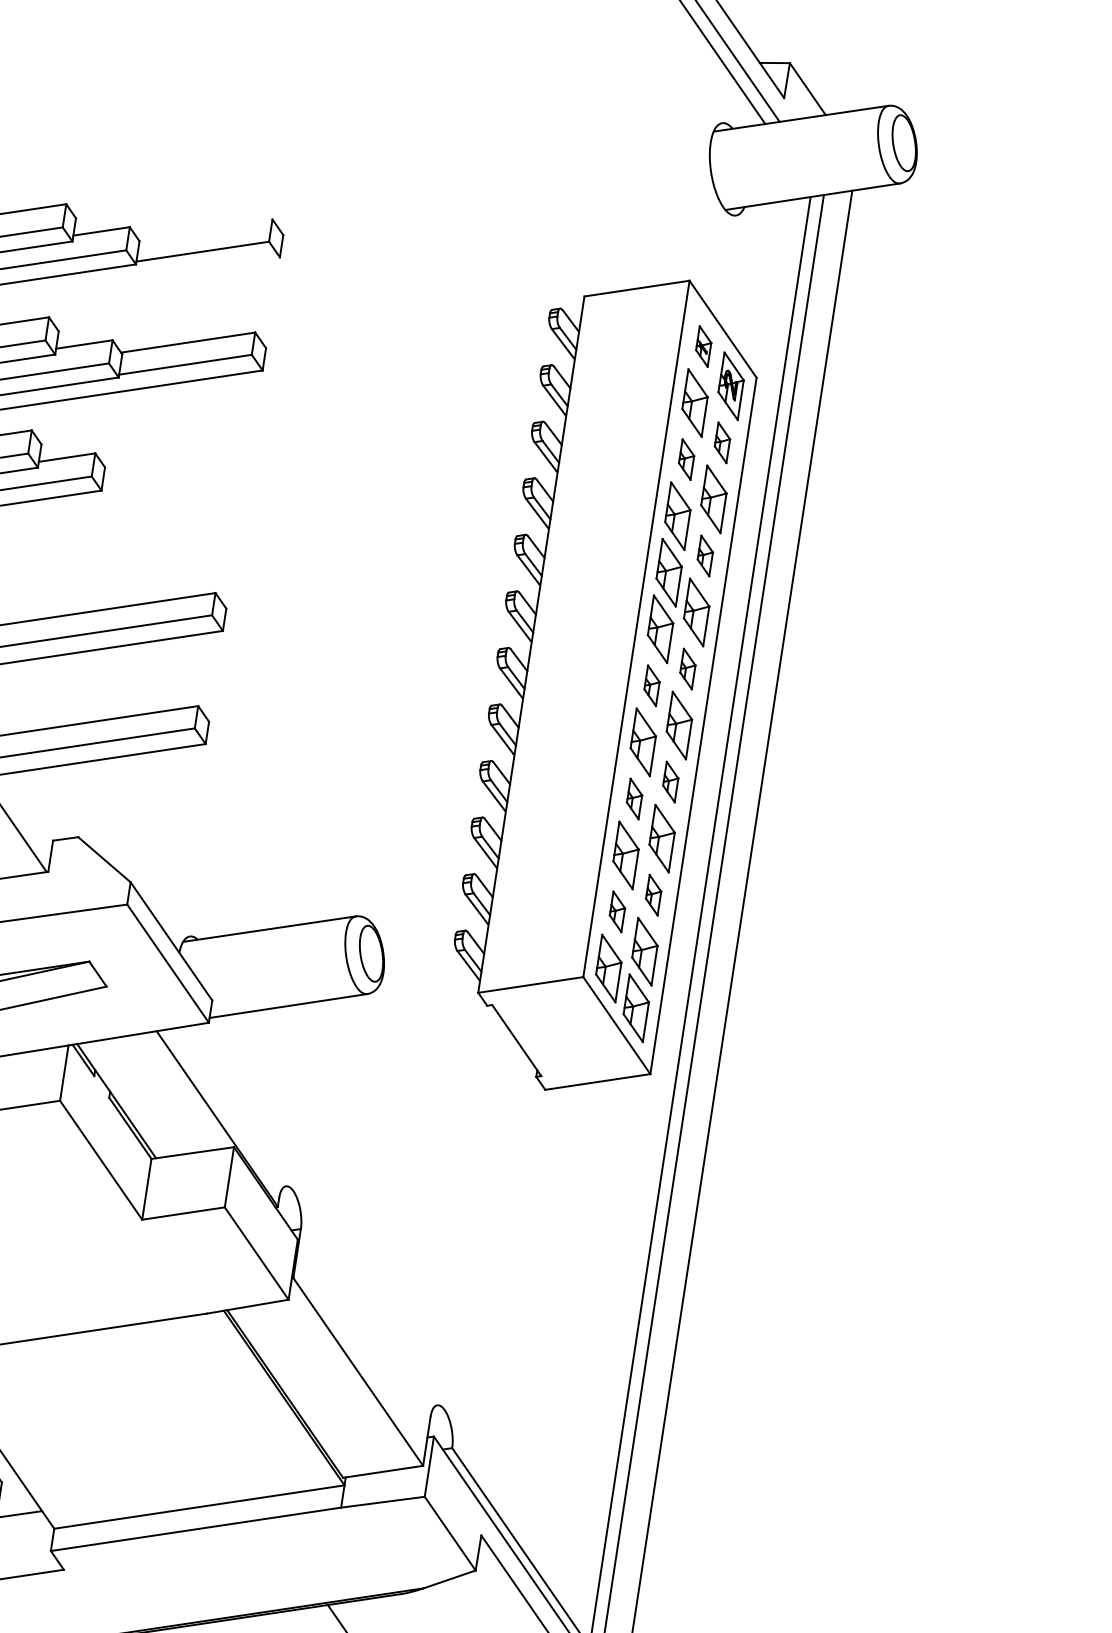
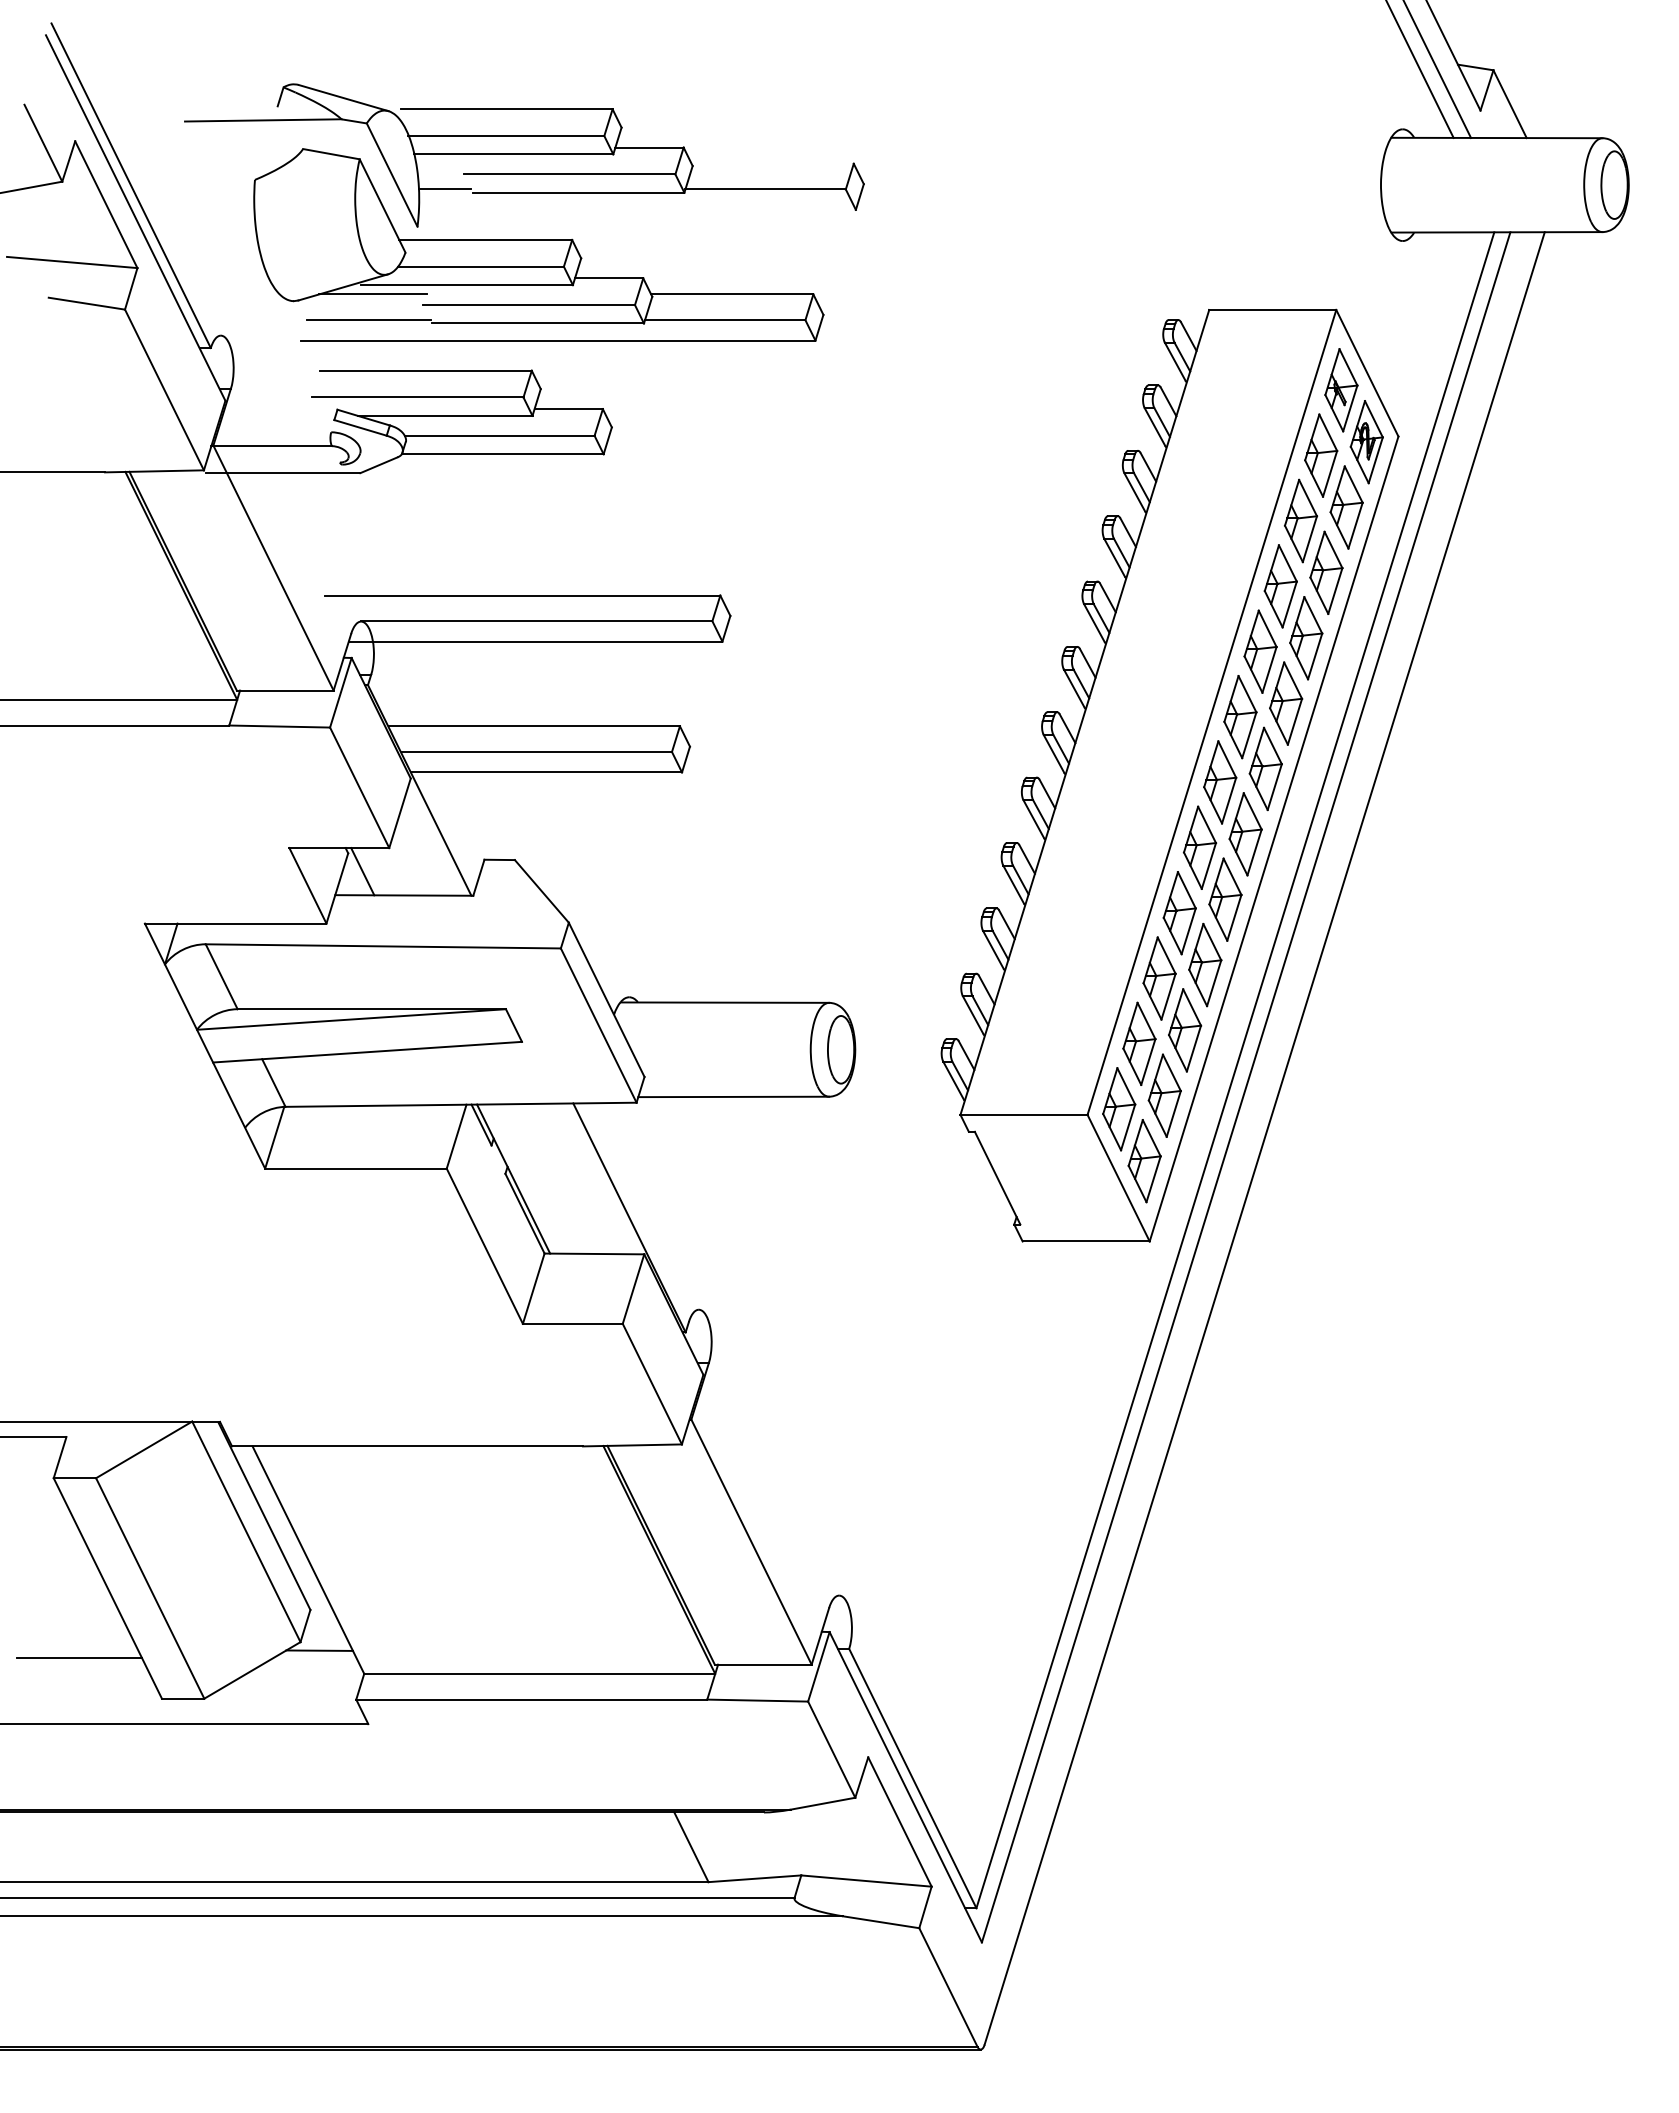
part: (703, 346) -> (1341, 390), size x1.67
part: (722, 442) -> (1346, 507), size x1.67
part: (686, 459) -> (1301, 520), size x1.67
part: (705, 556) -> (1306, 638), size x1.67
part: (687, 668) -> (1265, 768), size x1.67
part: (652, 685) -> (1220, 782), size x1.67
part: (670, 781) -> (1225, 899), size x1.67
part: (634, 799) -> (1179, 913), size x1.67
part: (653, 895) -> (1185, 1030), size x1.67
part: (617, 911) -> (1139, 1043), size x1.67

